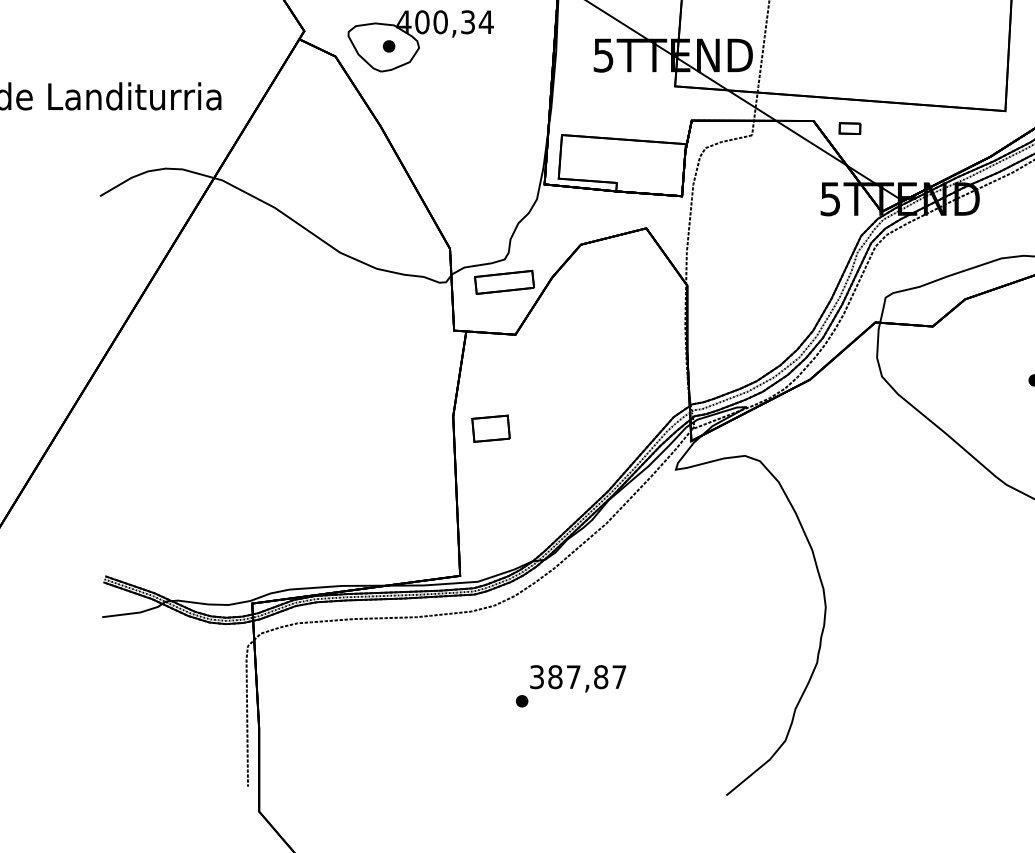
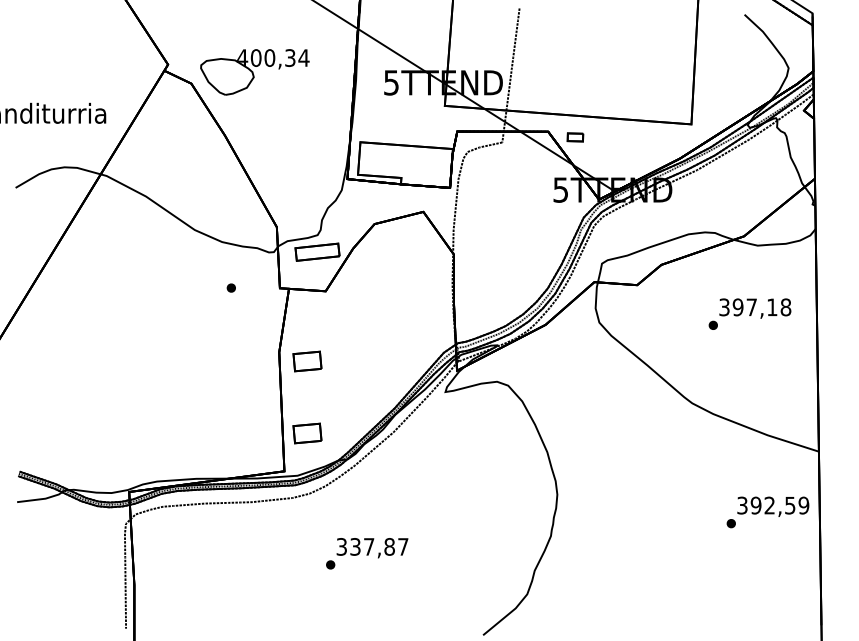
part: (387, 45) -> (230, 287), moved
part: (491, 525) -> (307, 433), added
text: (555, 676) -> (355, 546), 387,87 -> 337,87

